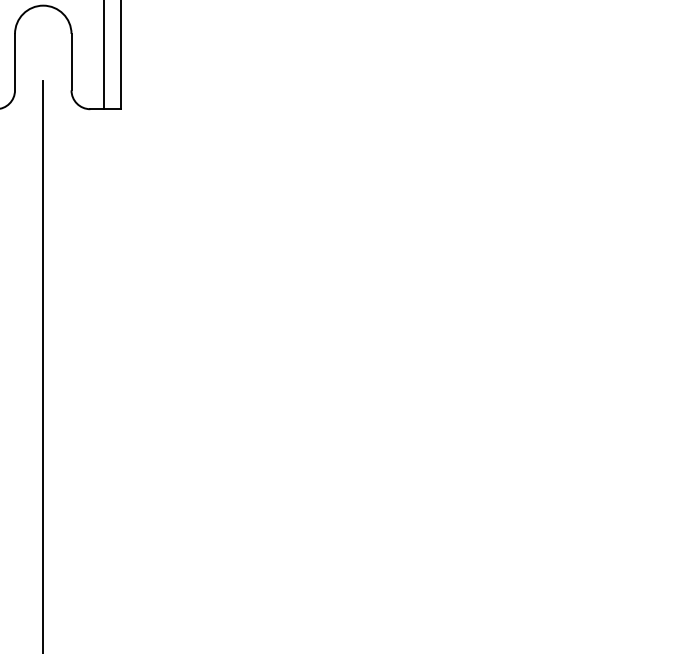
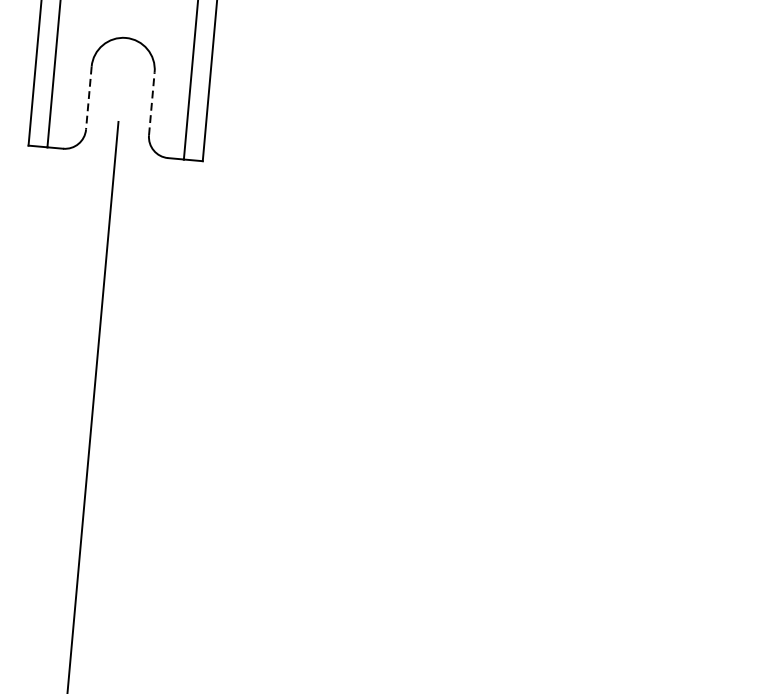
line: (71, 61) -> (151, 103), solid -> dashed
line: (15, 62) -> (89, 98), solid -> dashed

